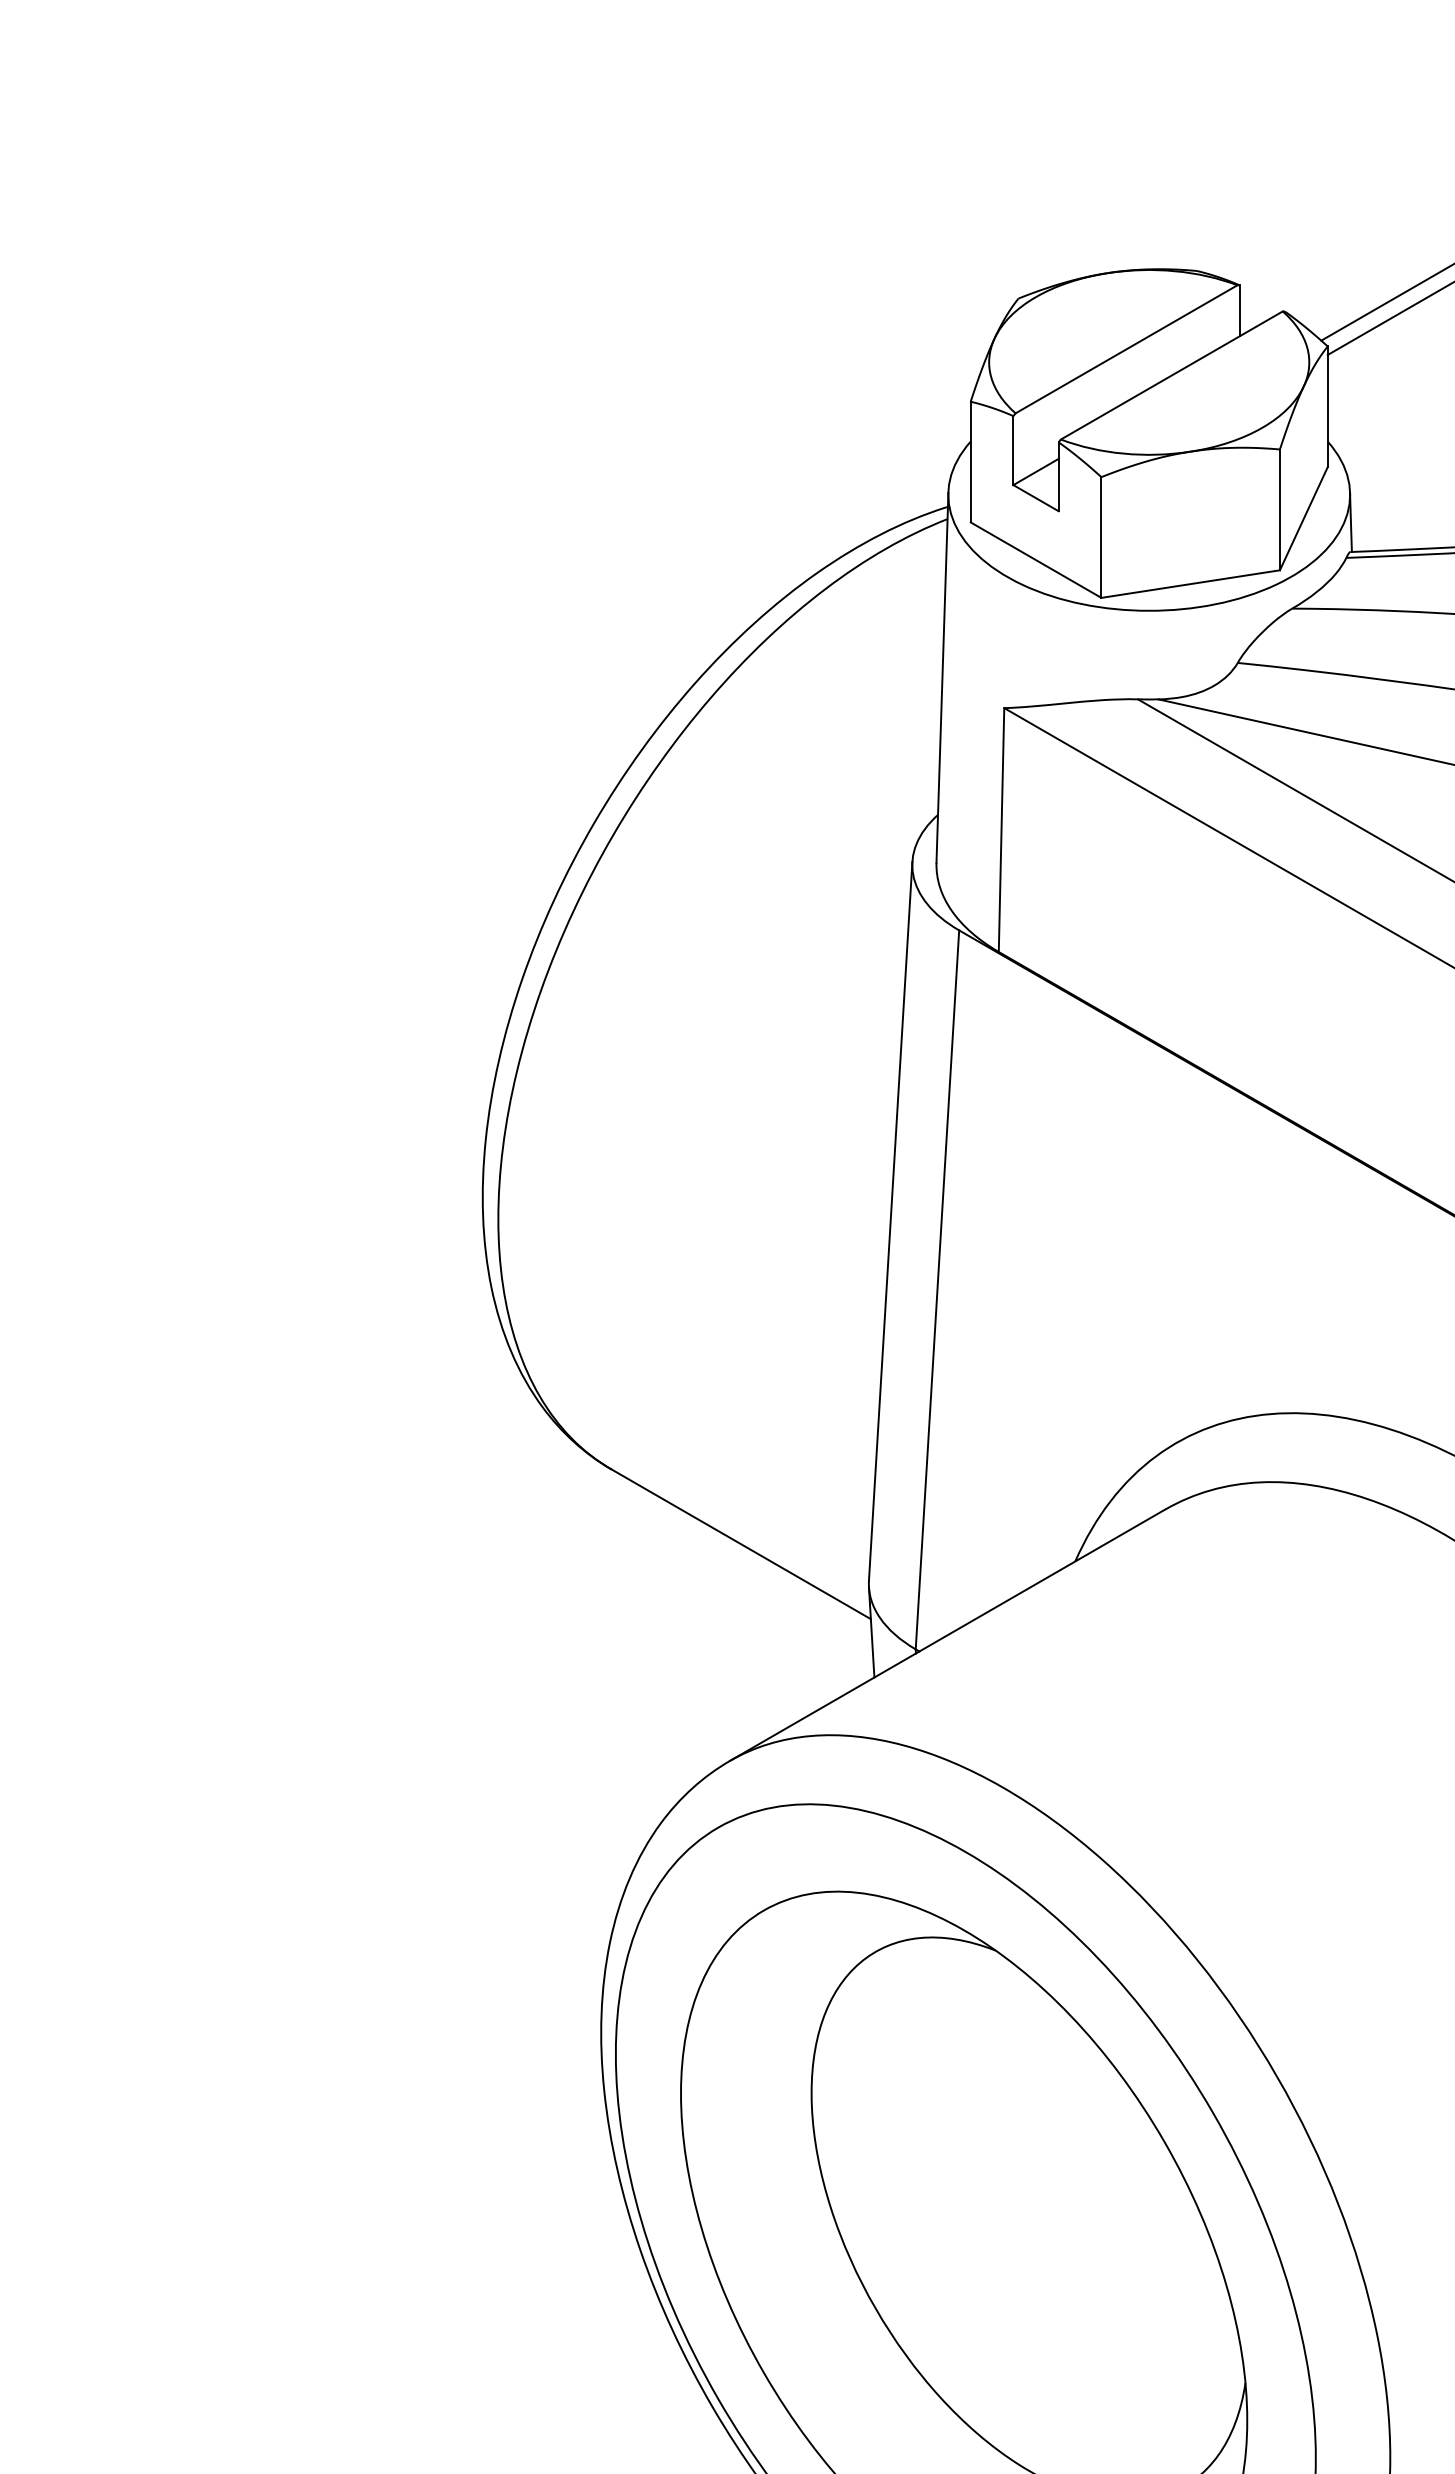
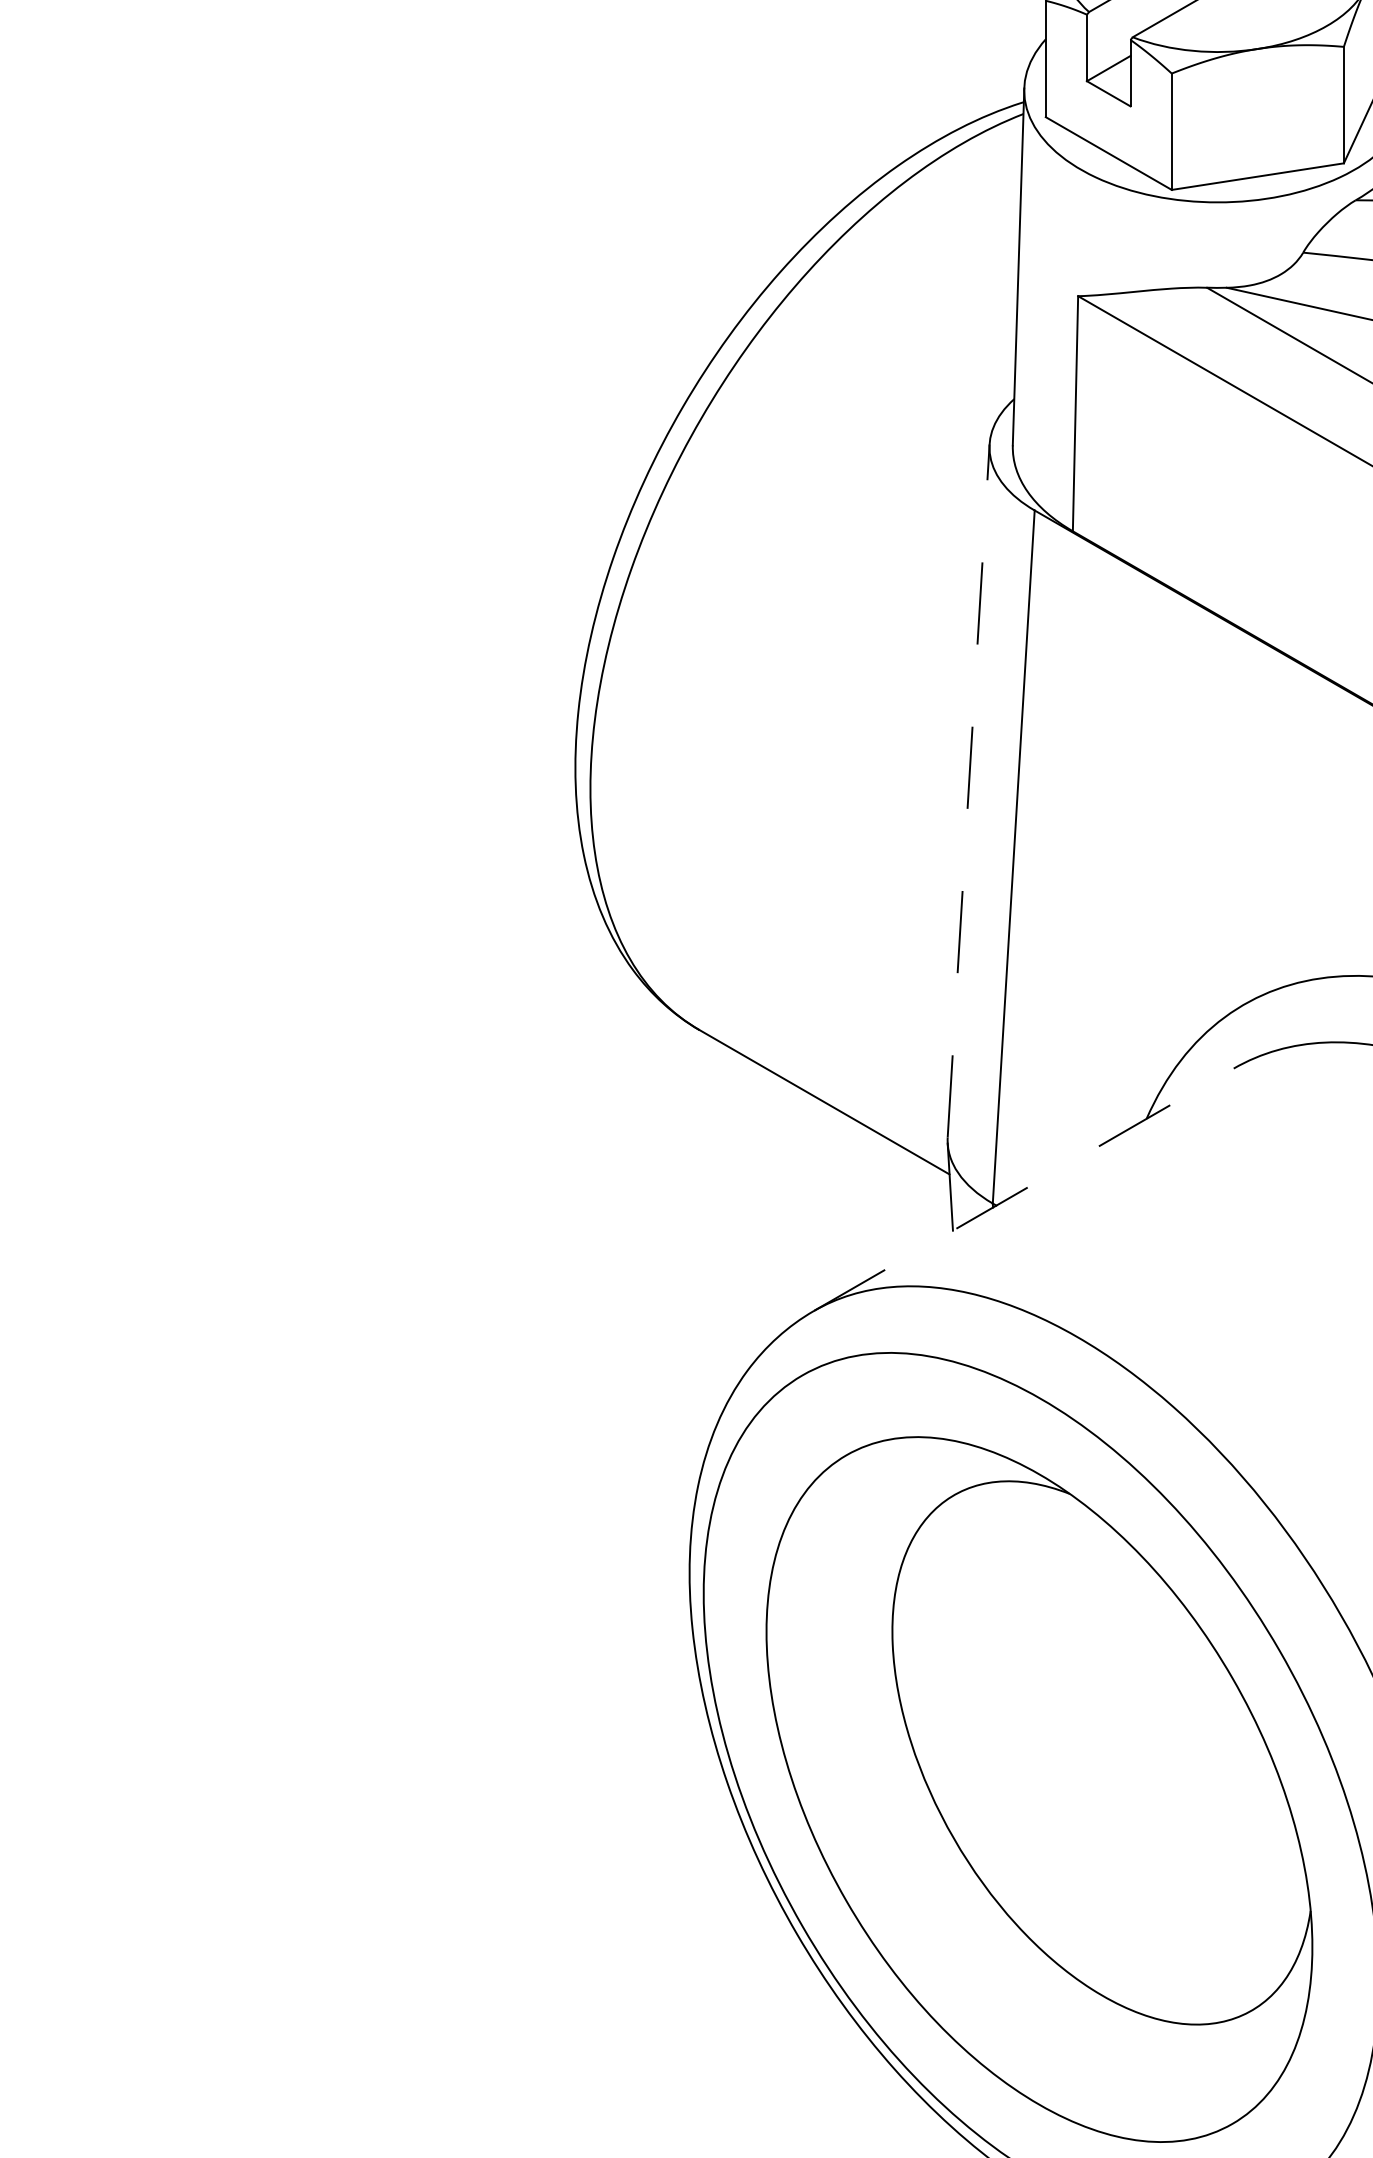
line: (890, 1220) -> (968, 790), solid -> dashed
line: (948, 1634) -> (1024, 1189), solid -> dashed

